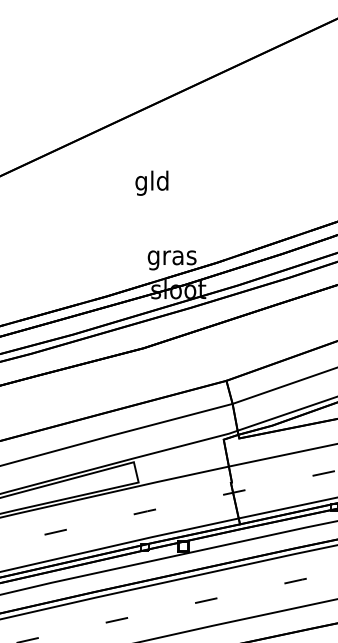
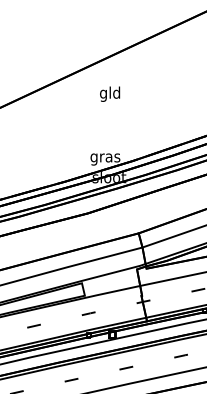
text: (152, 182) -> (110, 93), moved

